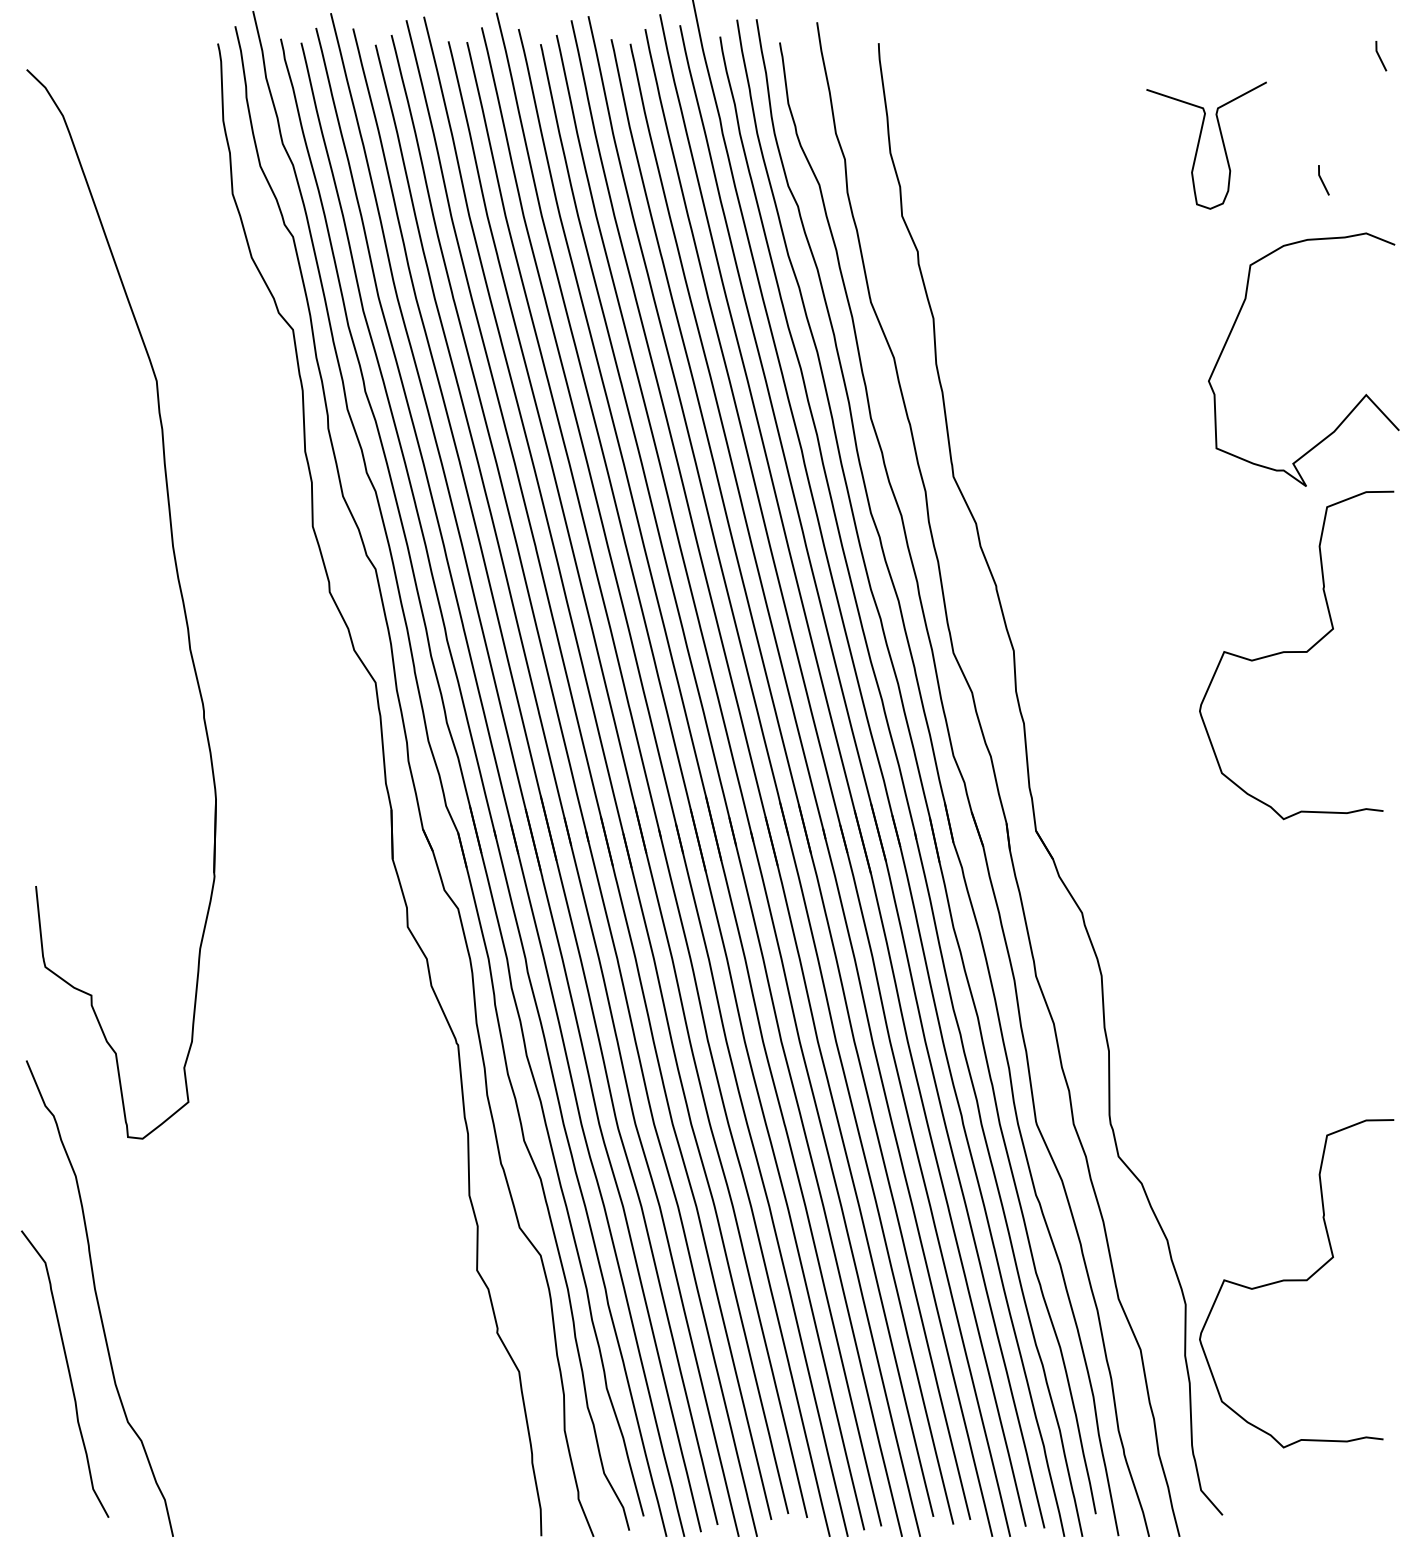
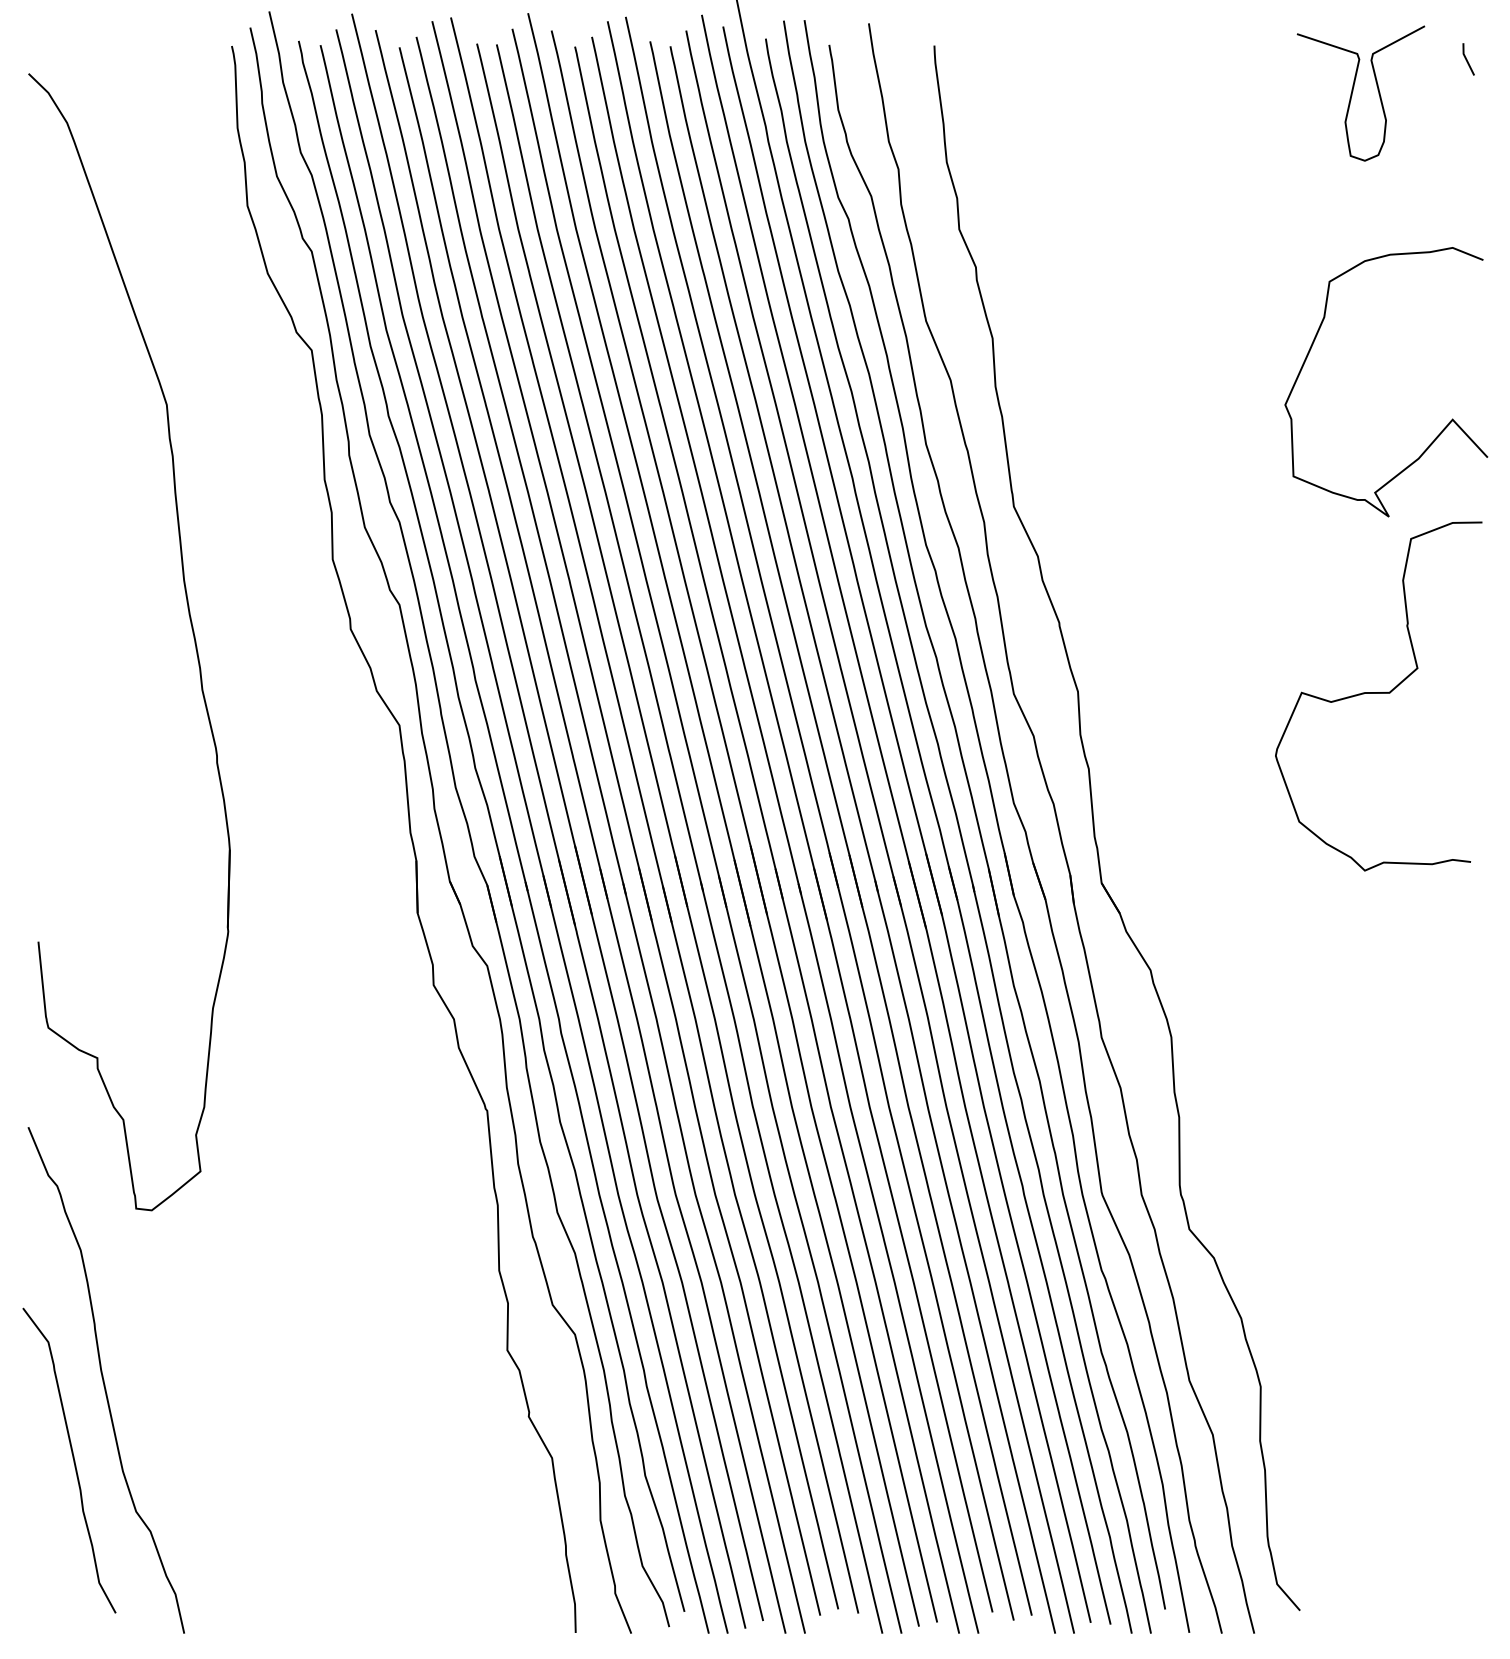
curve: (1199, 143) -> (1353, 91), moved
line: (1322, 180) -> (1406, 191), removed
curve: (1296, 1280) -> (1378, 1361), removed

